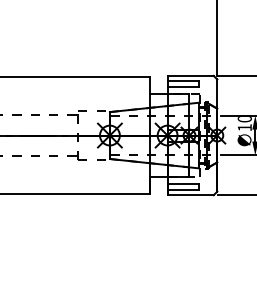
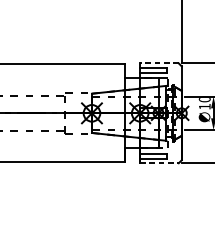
line: (190, 75) -> (159, 63), solid -> dashed
line: (191, 195) -> (160, 163), solid -> dashed

